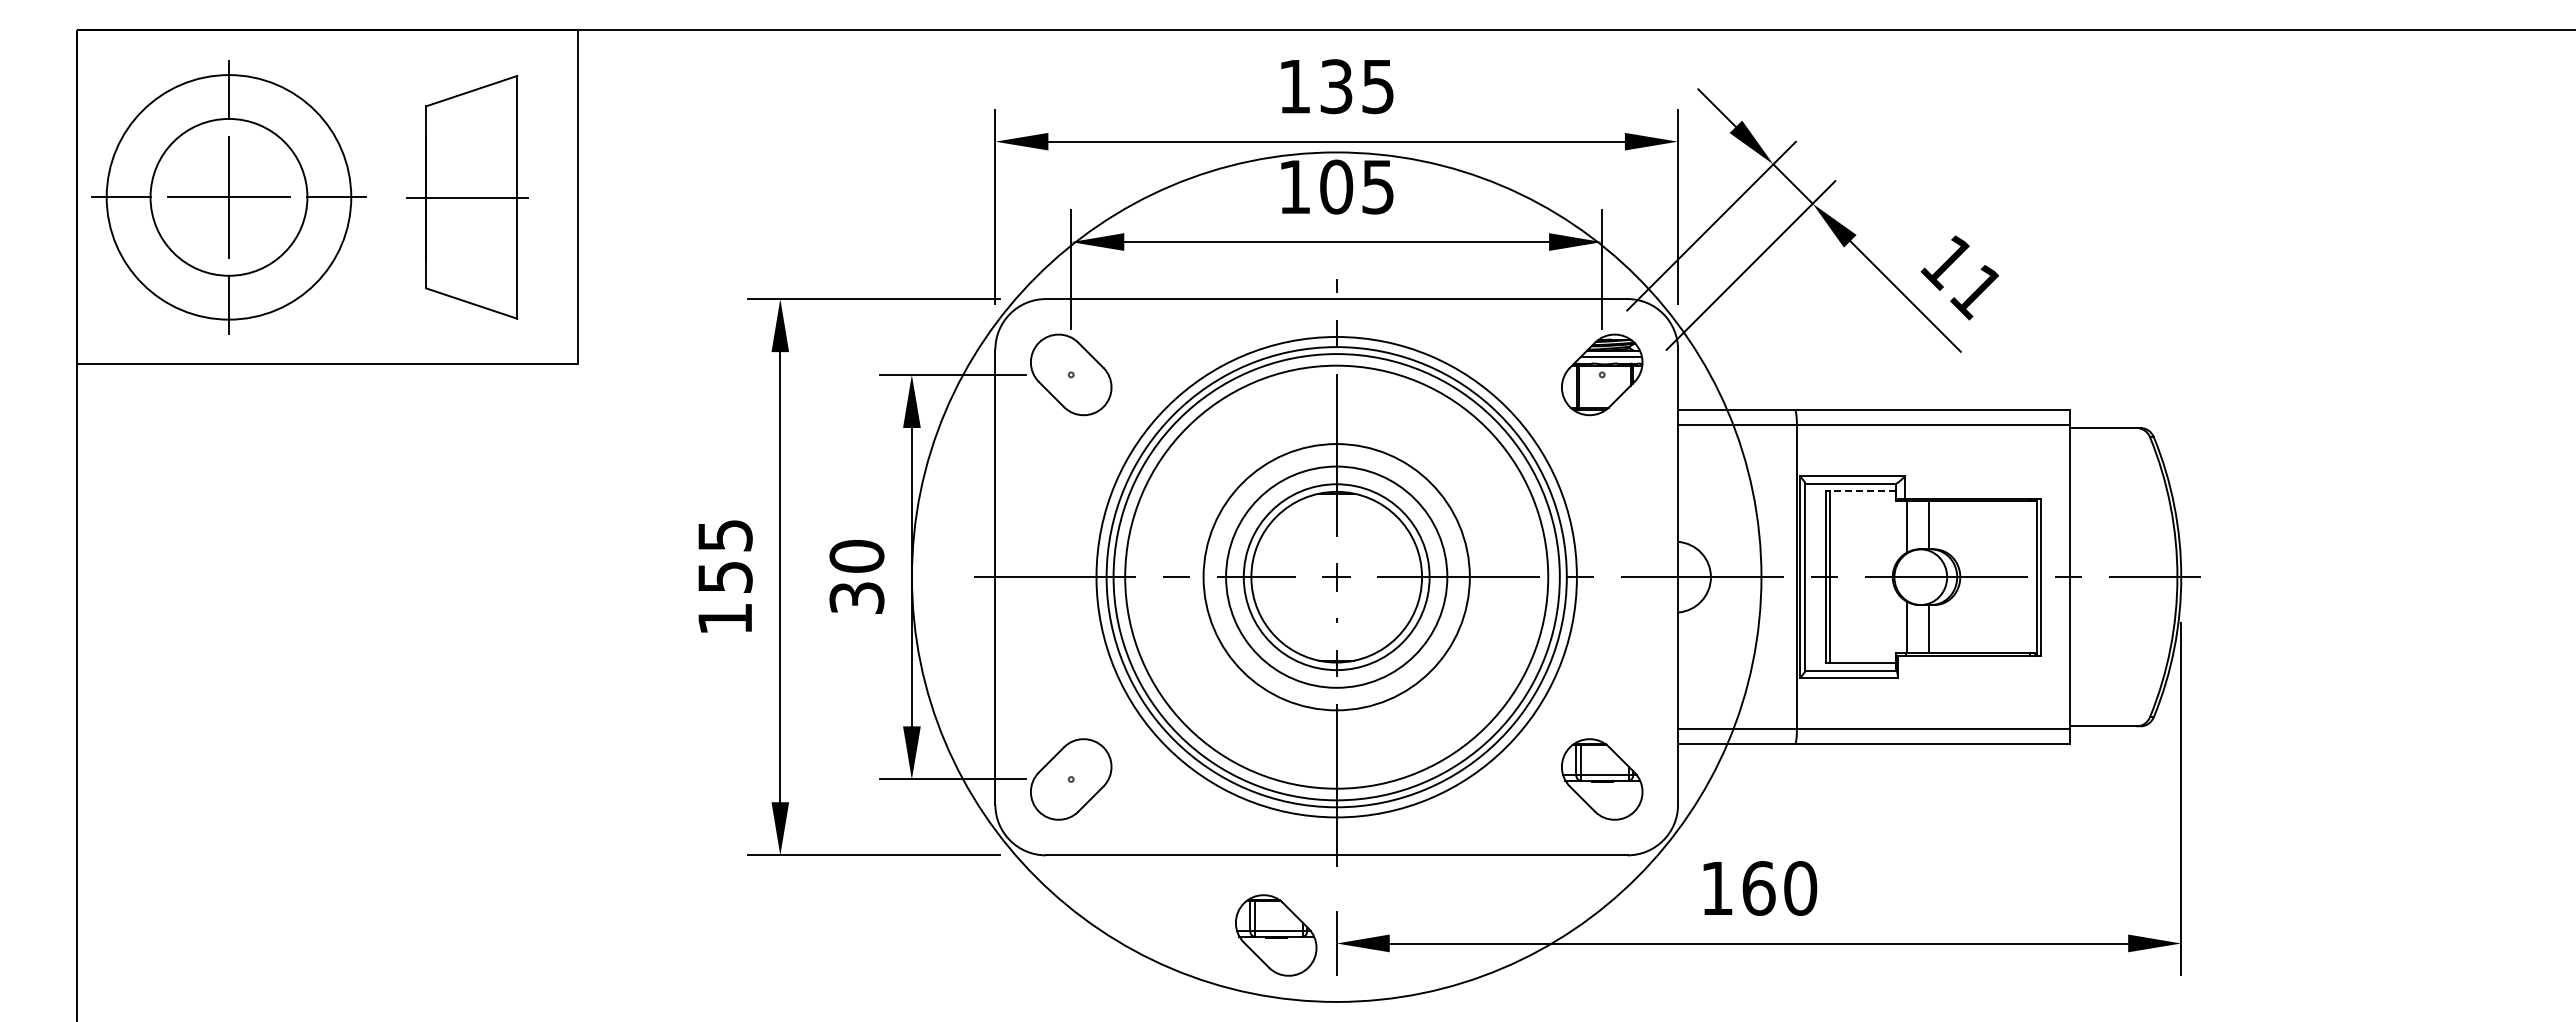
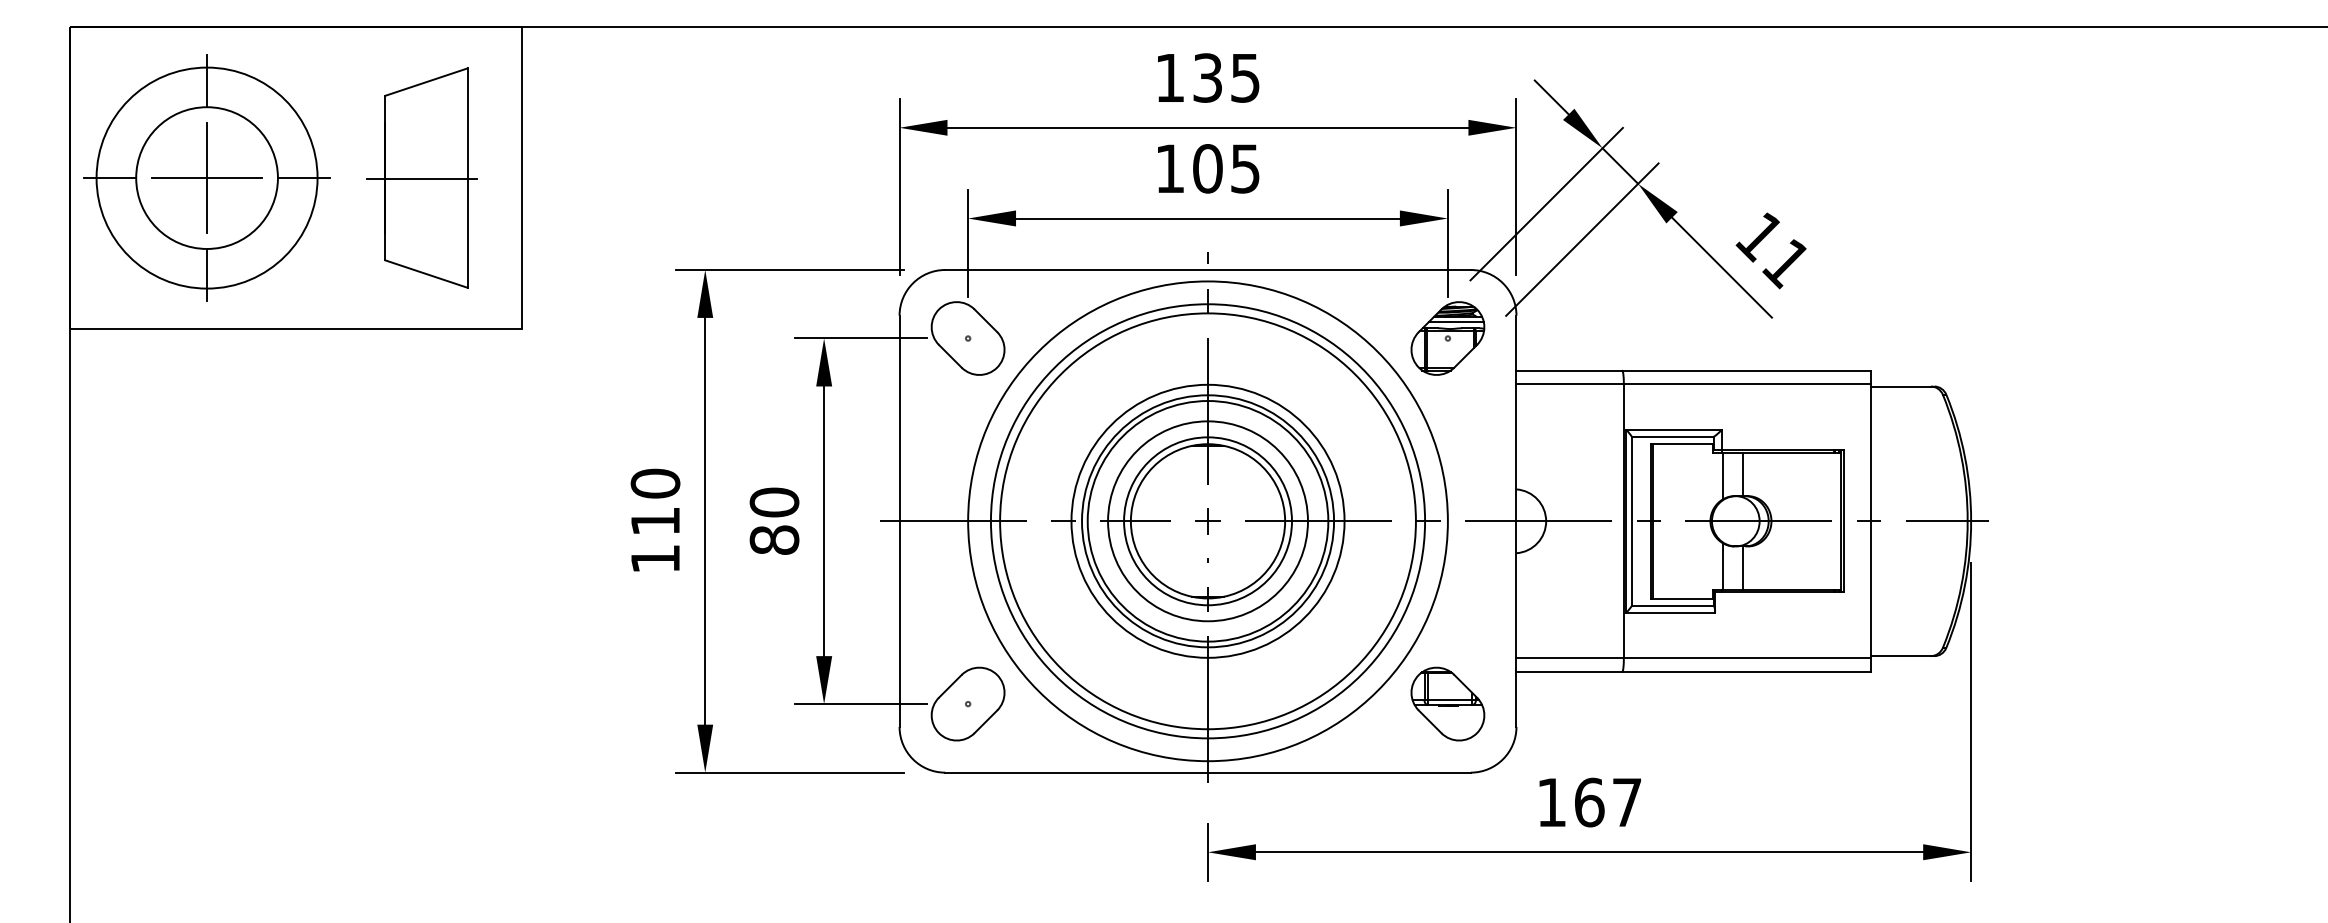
line: (1862, 491) -> (1683, 443), dashed -> solid
text: (724, 555) -> (654, 501), 155 -> 110
circle: (1336, 576) -> (1207, 520), size x0.62
circle: (1336, 576) -> (1207, 520), size x0.62
circle: (1336, 577) -> (1207, 521), size x0.71
text: (856, 597) -> (774, 539), 30 -> 80
text: (1800, 888) -> (1627, 802), 160 -> 167
part: (1276, 935) -> (1153, 845), removed

